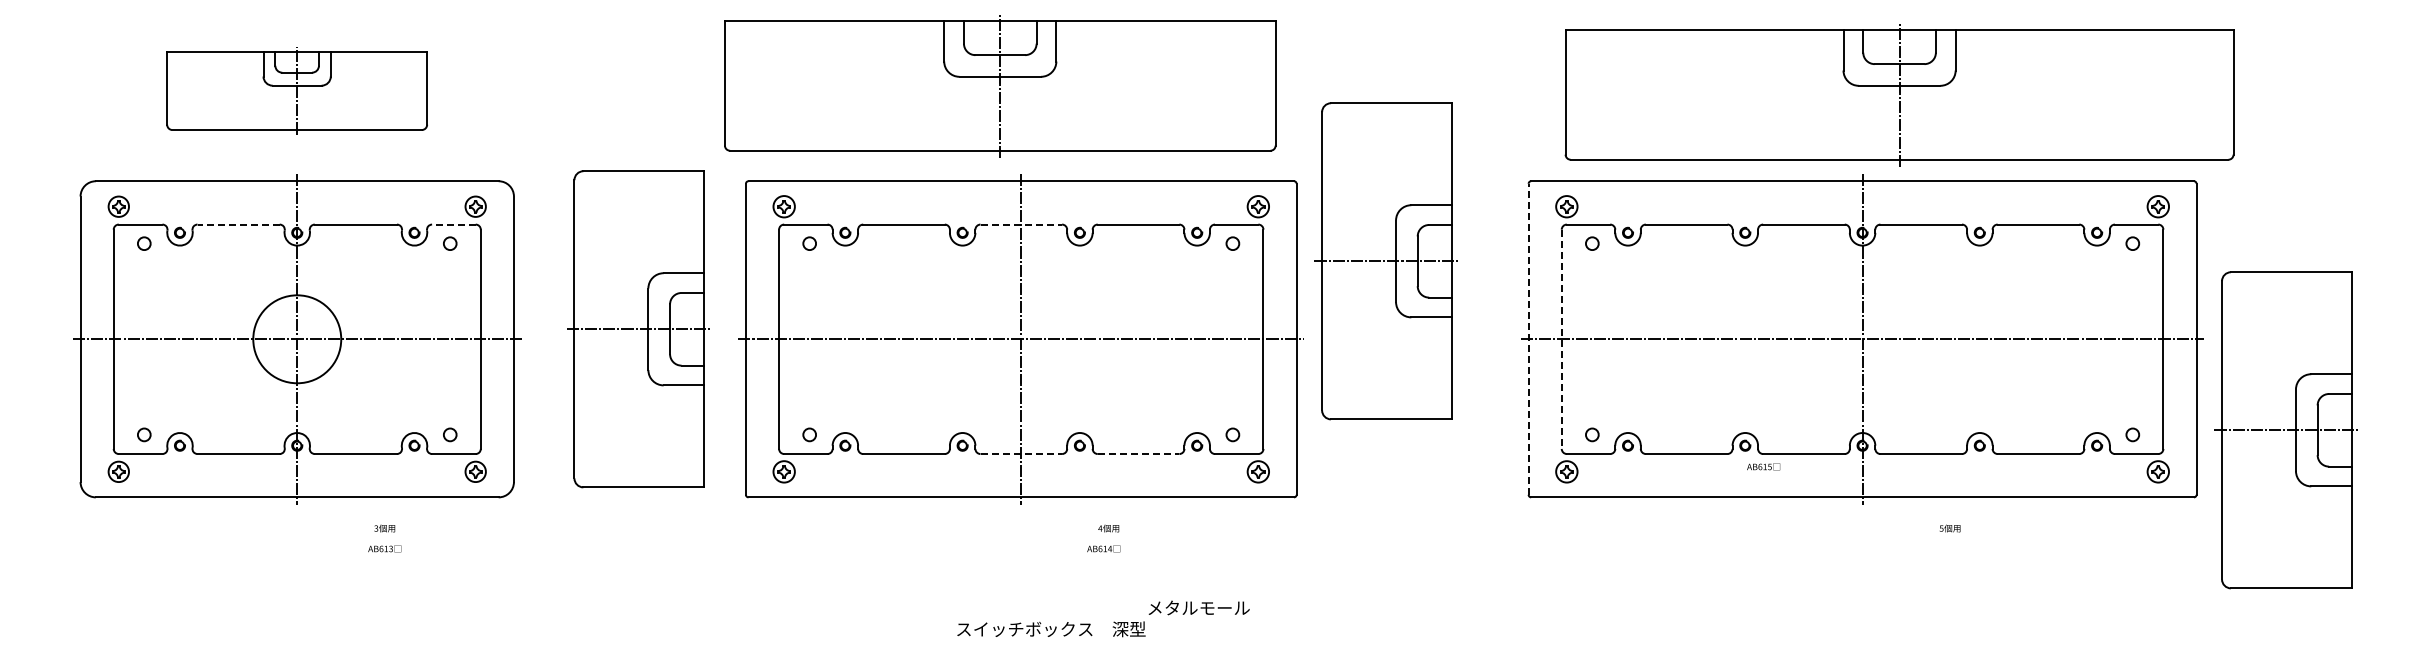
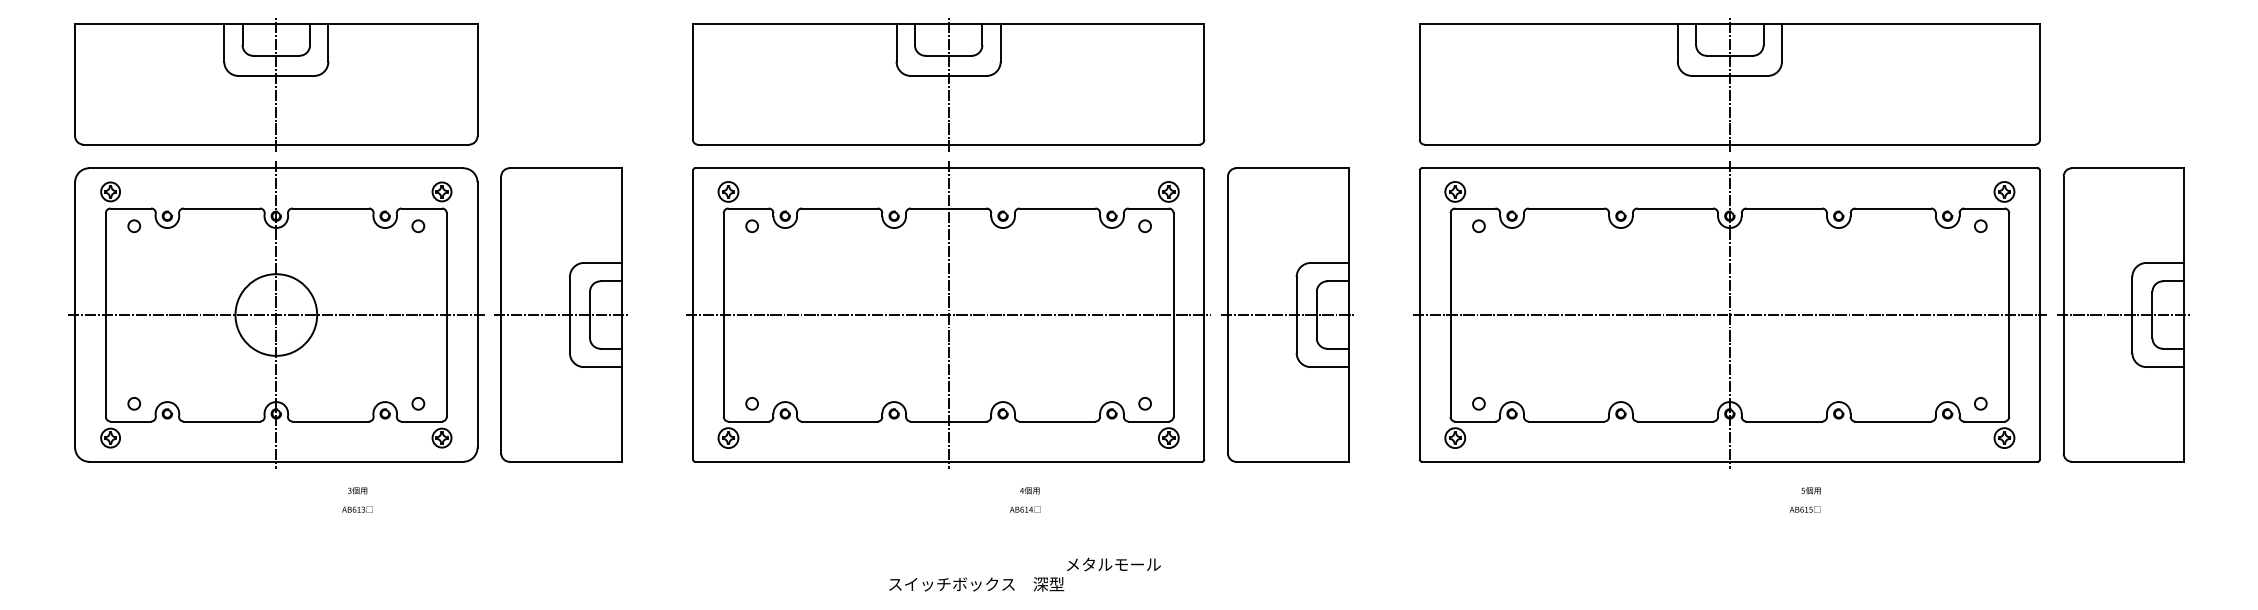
part: (1000, 86) -> (948, 84), moved
part: (296, 91) -> (275, 84), size x1.67
part: (1899, 95) -> (1729, 84), moved
line: (238, 224) -> (221, 208), dashed -> solid
line: (453, 224) -> (421, 208), dashed -> solid
line: (1021, 224) -> (948, 208), dashed -> solid
part: (1385, 261) -> (1286, 315), moved
part: (638, 329) -> (560, 315), moved
line: (1528, 339) -> (1419, 315), dashed -> solid
line: (1561, 339) -> (1450, 315), dashed -> solid
part: (2285, 430) -> (2122, 315), moved
line: (1021, 454) -> (948, 422), dashed -> solid
line: (1138, 454) -> (1057, 422), dashed -> solid
text: (1763, 466) -> (1805, 509), moved

